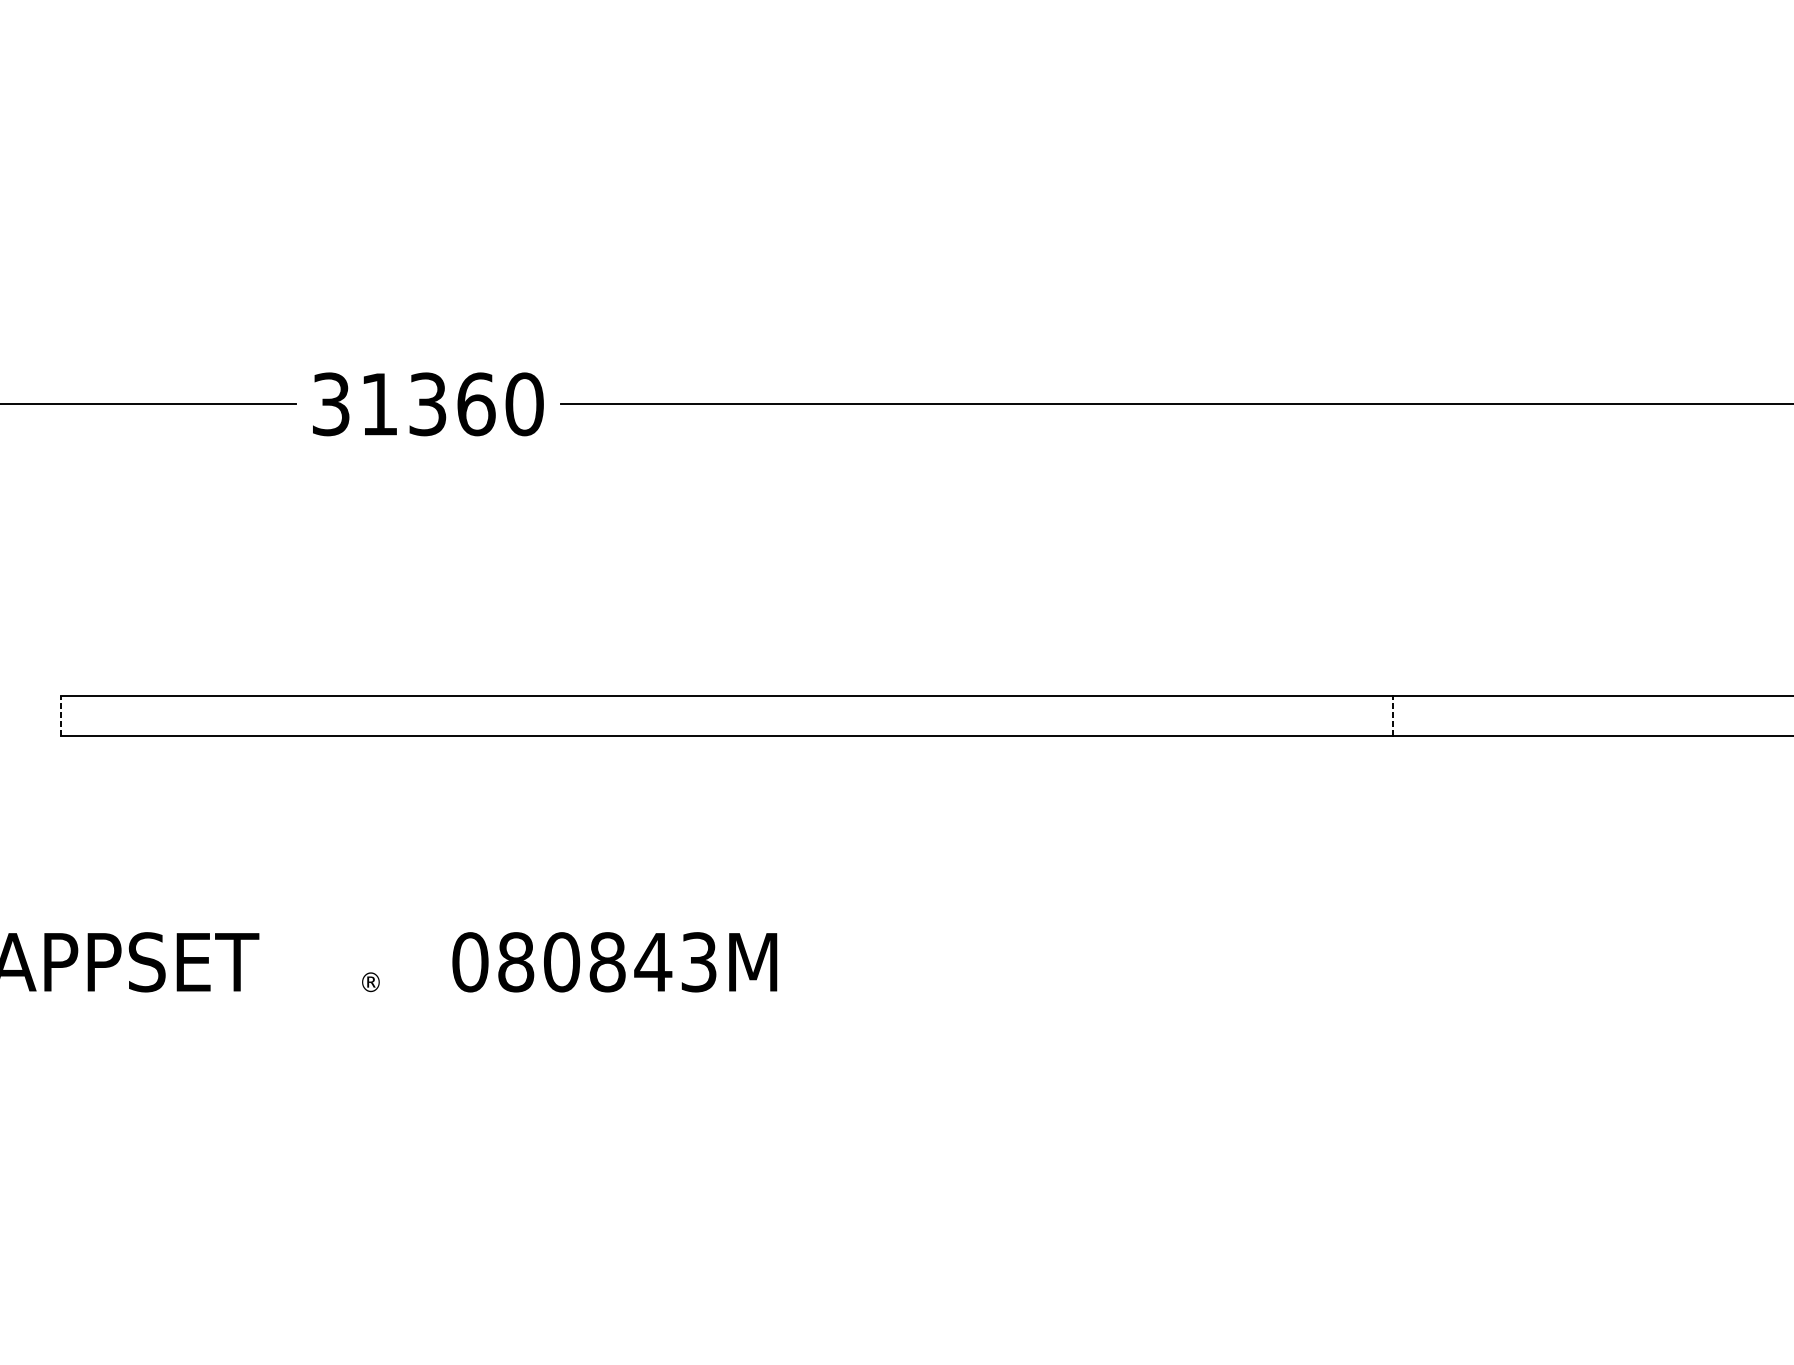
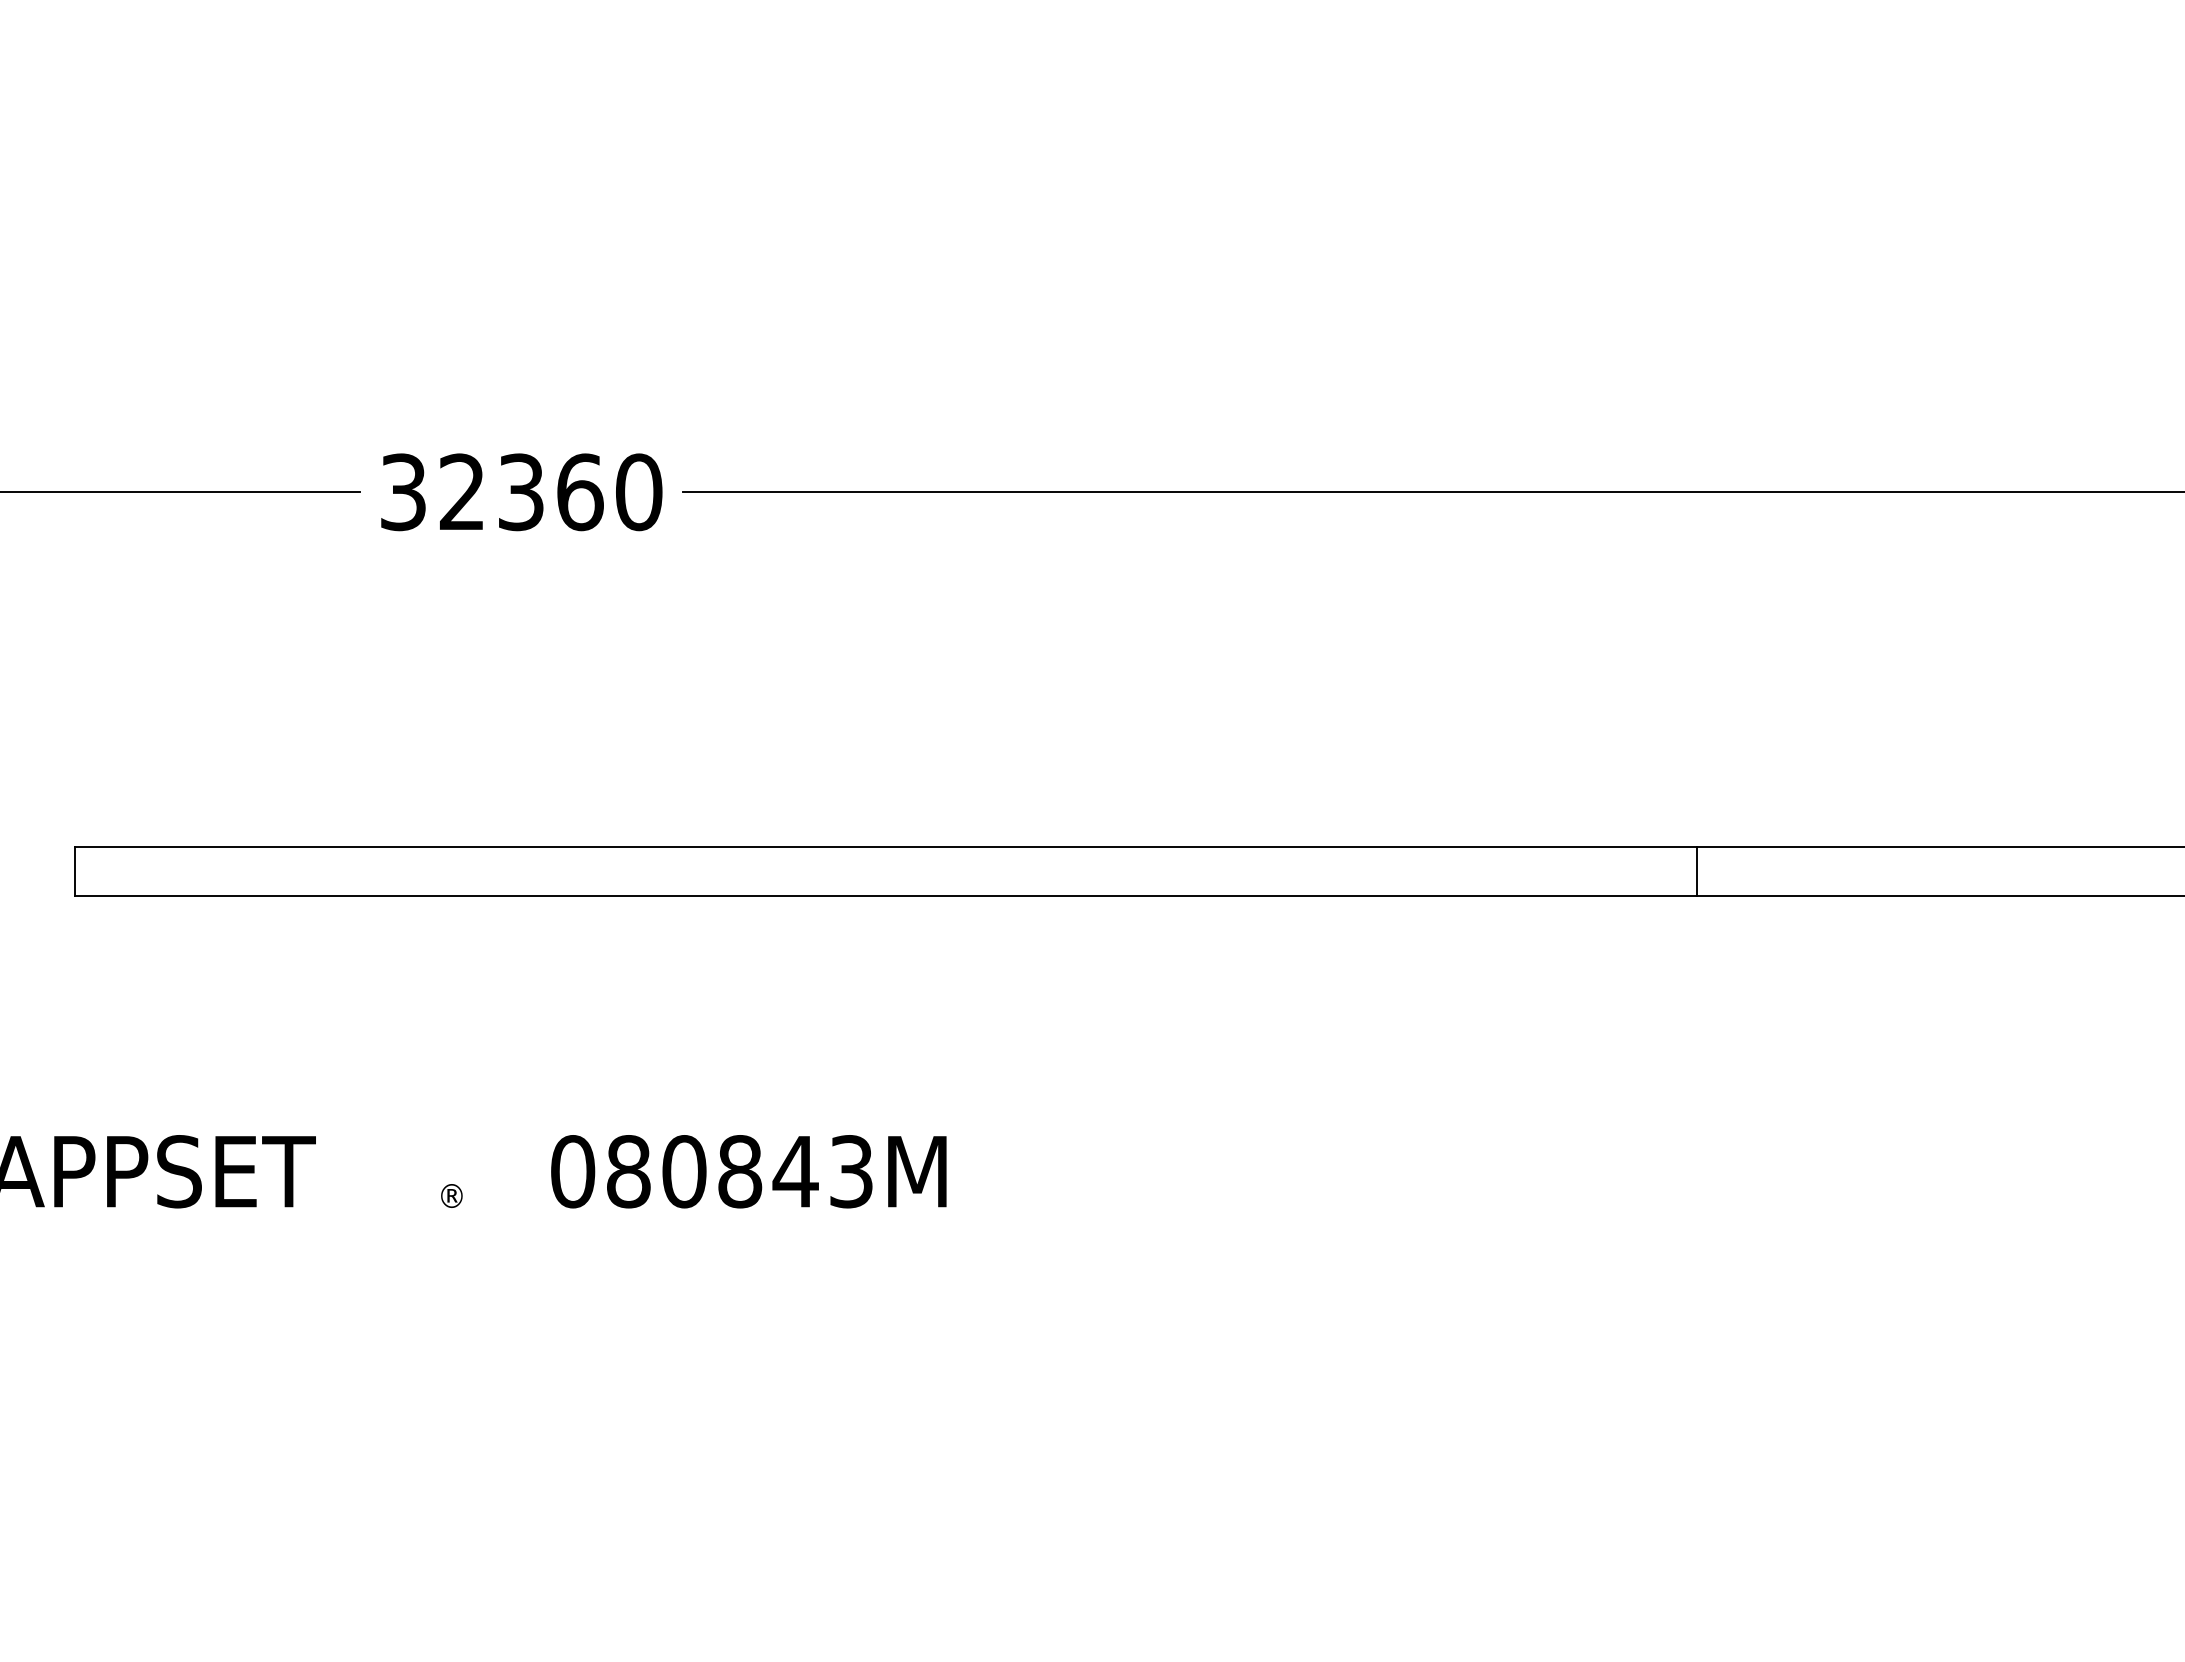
text: (378, 403) -> (461, 491), 31360 -> 32360
line: (61, 715) -> (74, 871), dashed -> solid
line: (1393, 715) -> (1697, 871), dashed -> solid

